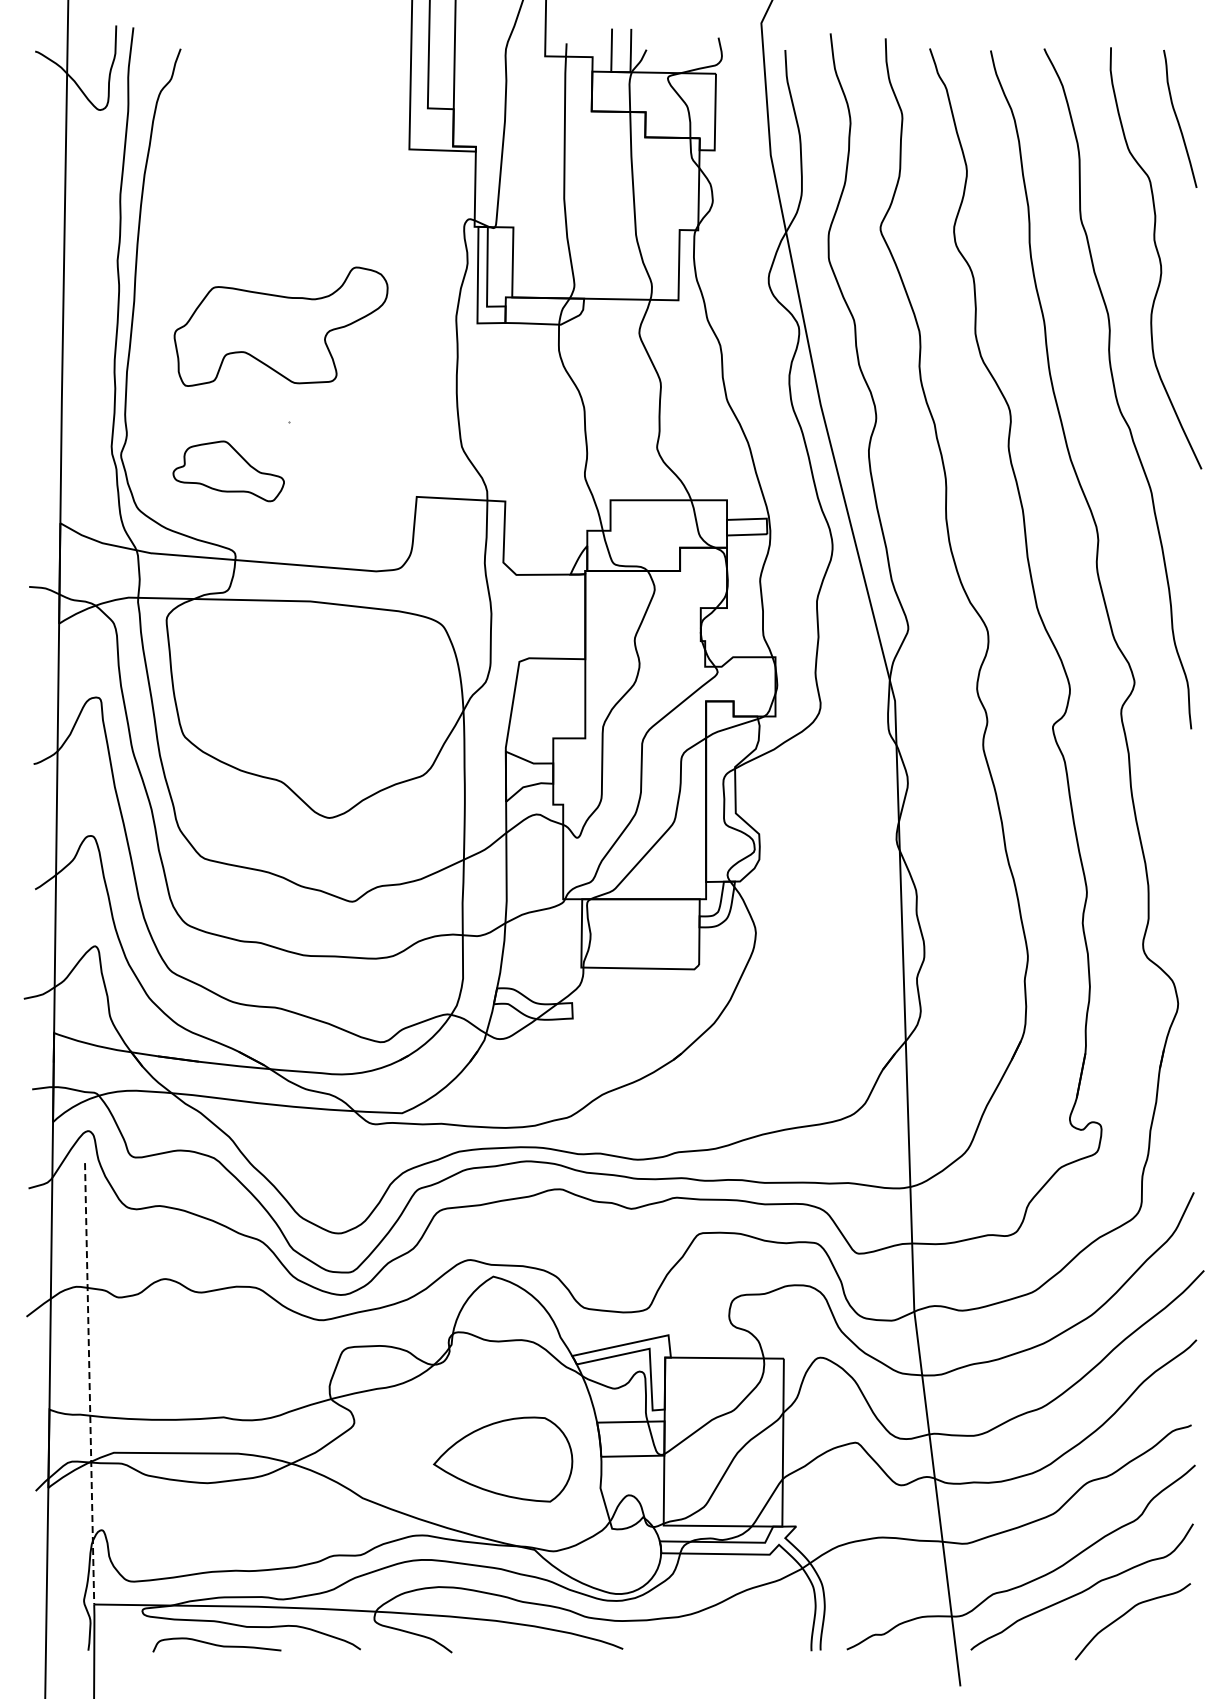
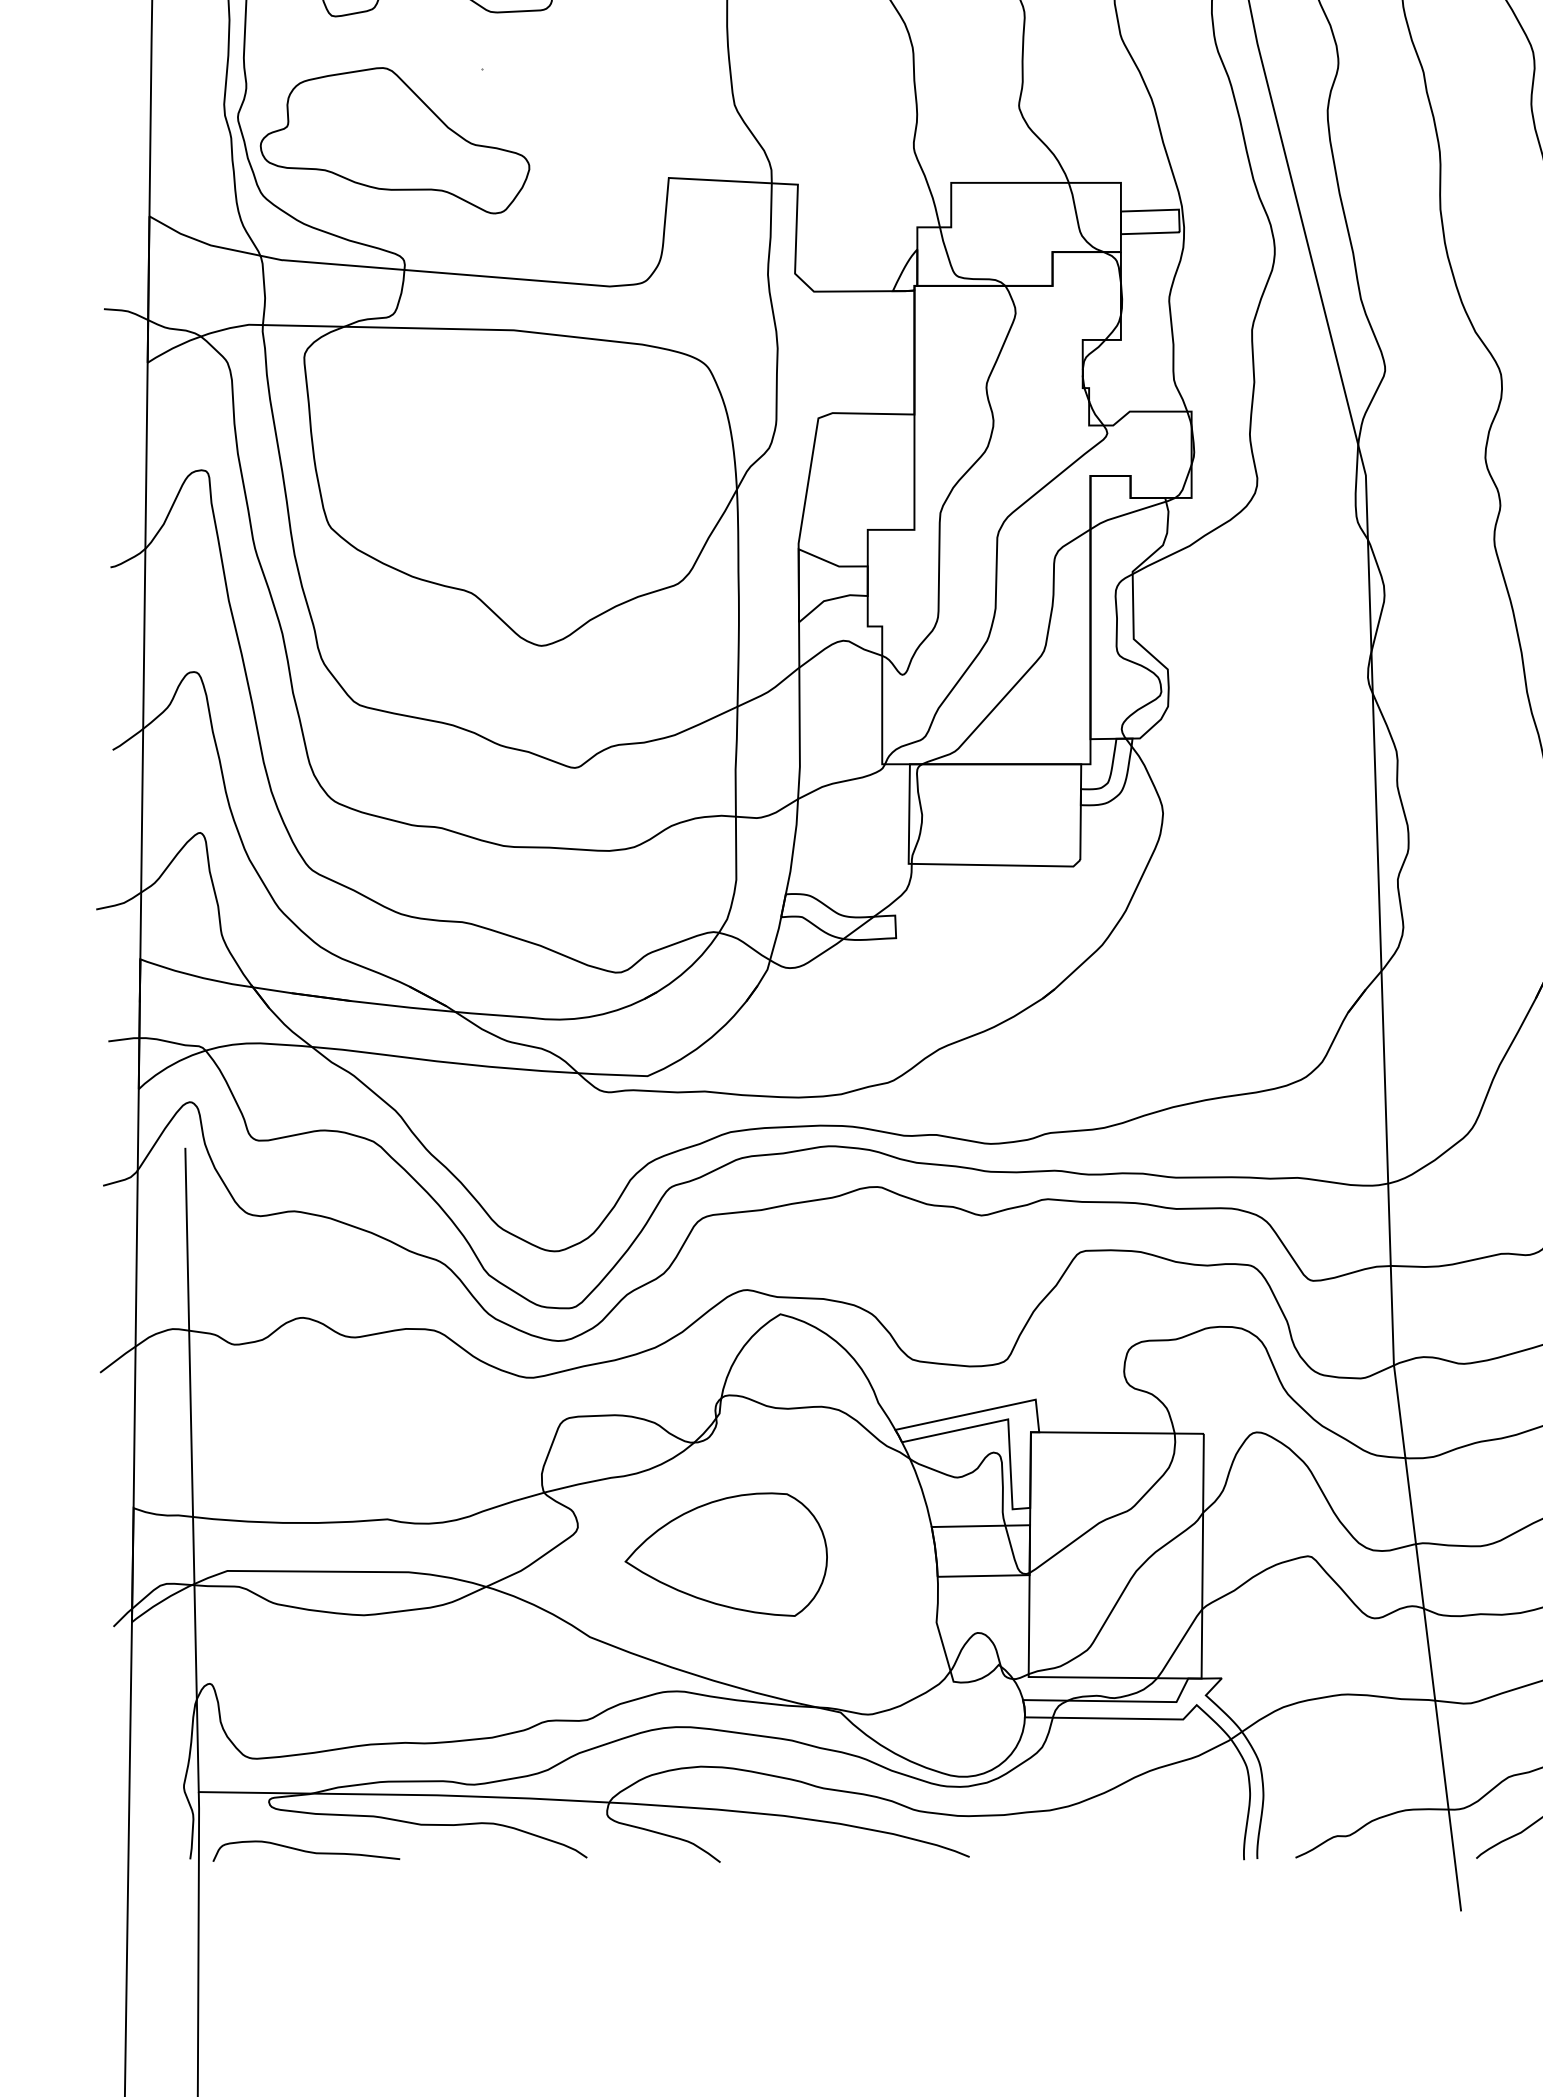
part: (228, 471) -> (394, 140), size x1.67
line: (89, 1383) -> (191, 1469), dashed -> solid
part: (503, 1459) -> (726, 1554), moved
curve: (216, 1644) -> (305, 1850), moved

